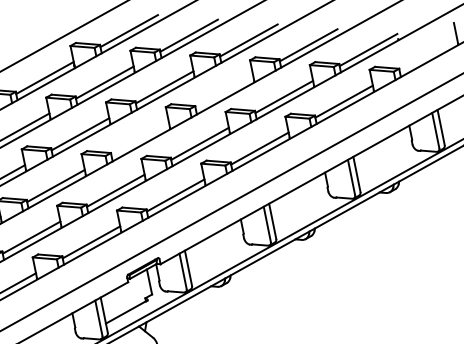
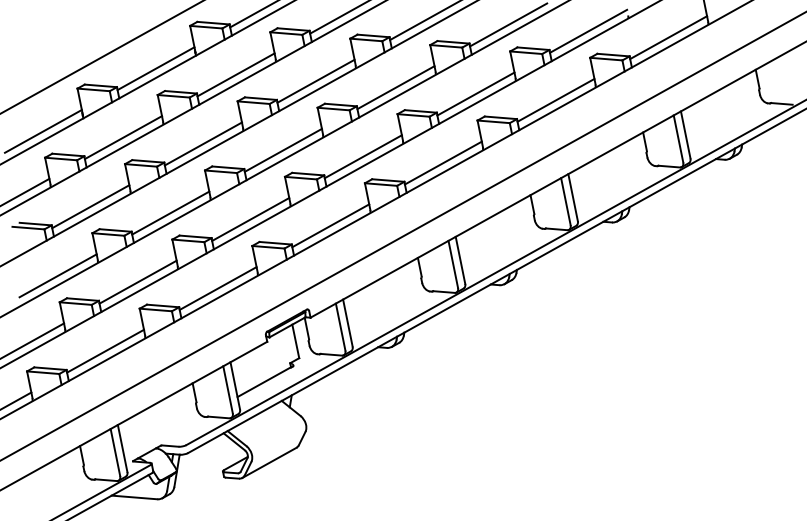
line: (428, 54) -> (668, 37), added
line: (224, 92) -> (395, 87), added
line: (139, 138) -> (282, 149), added

